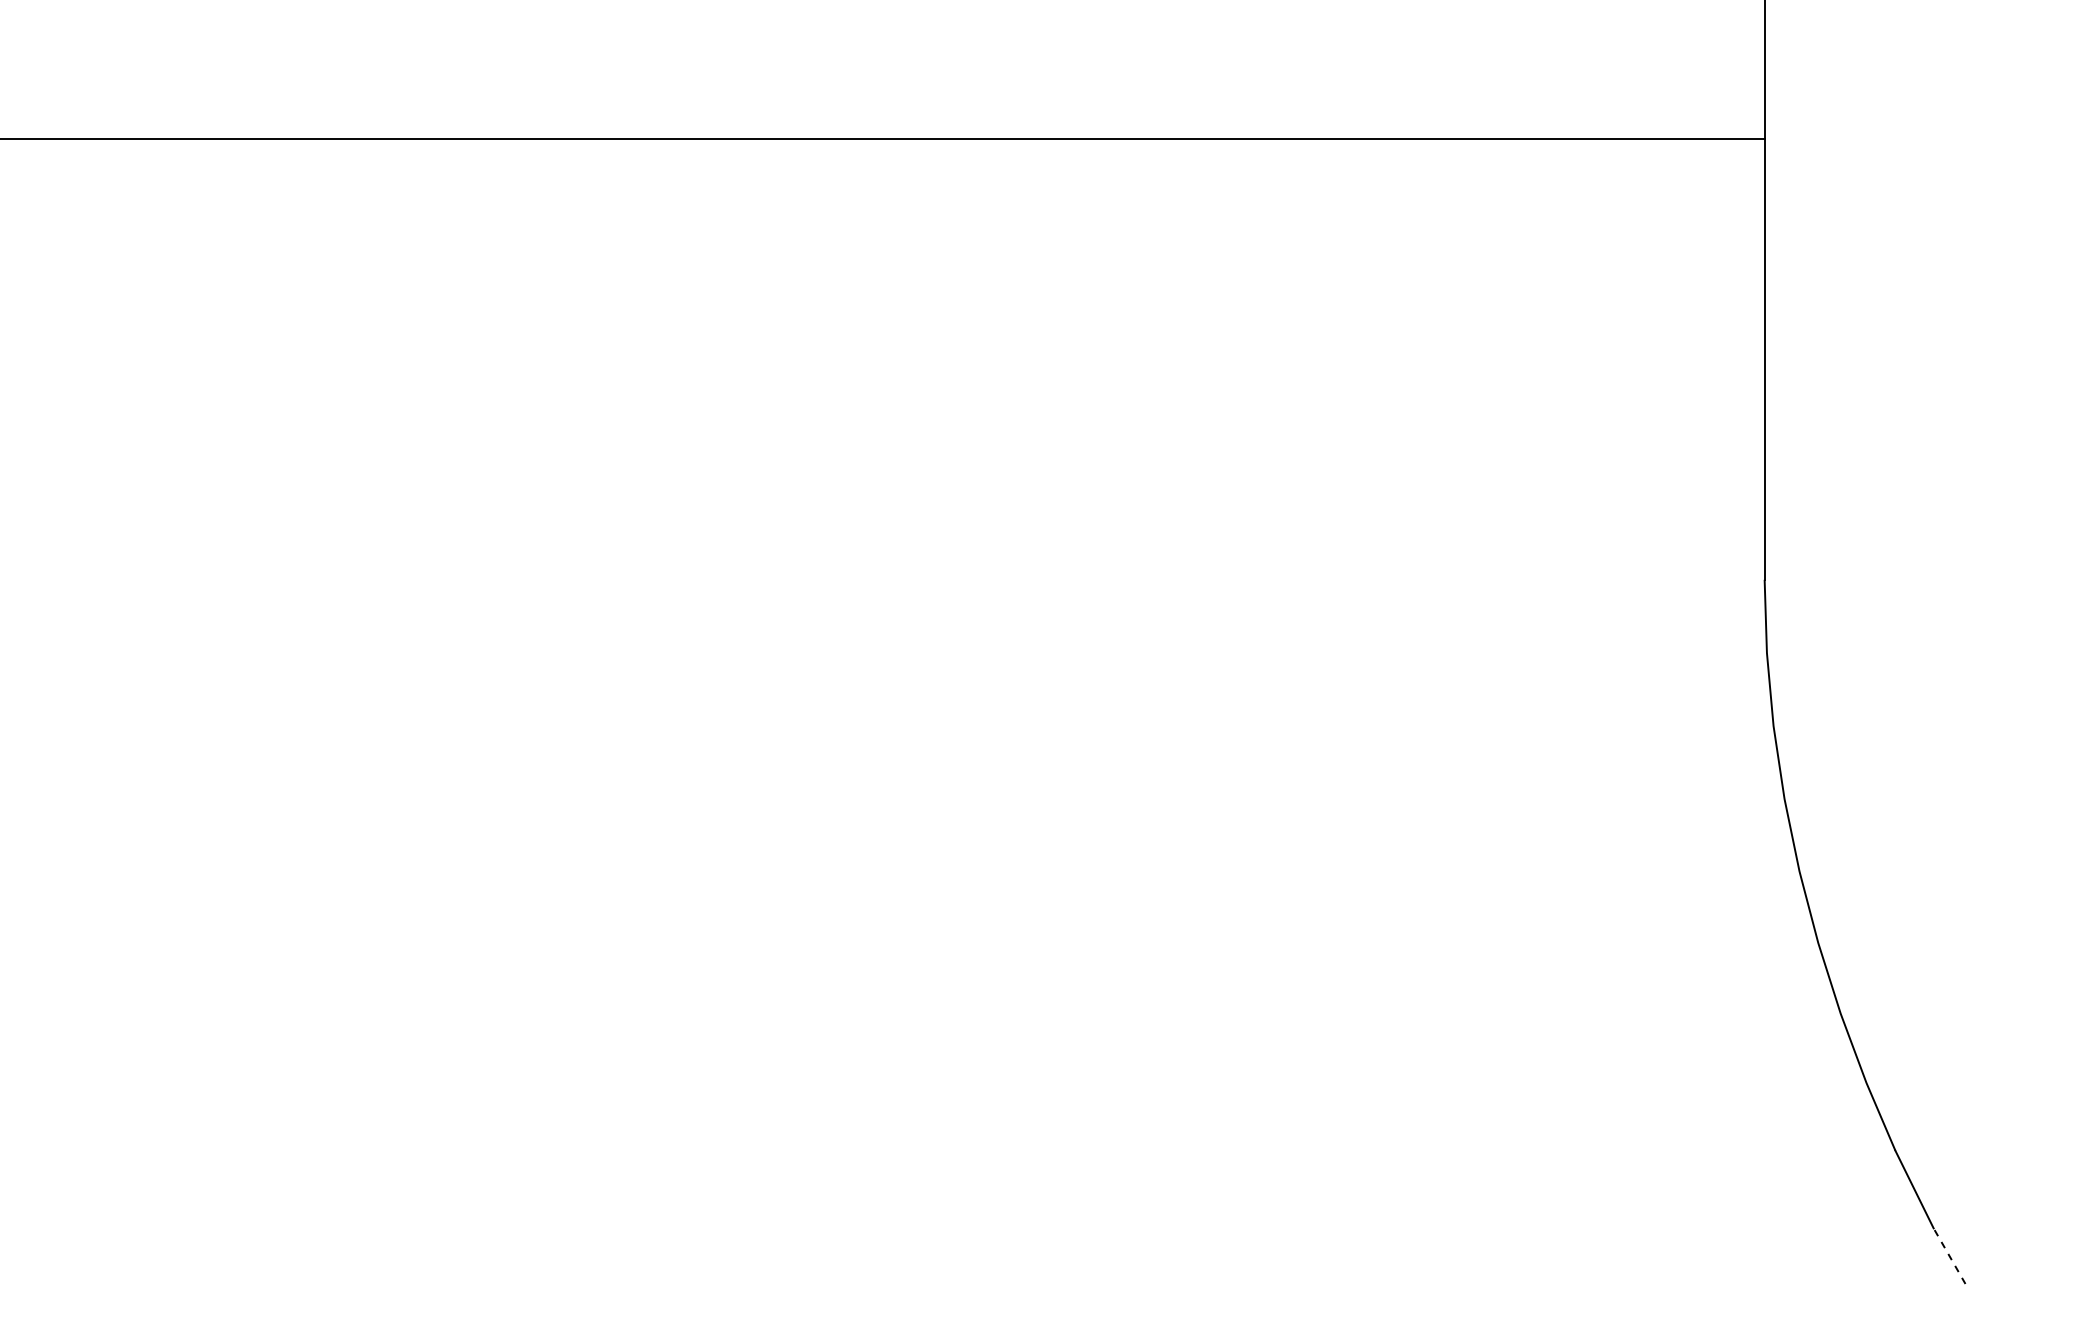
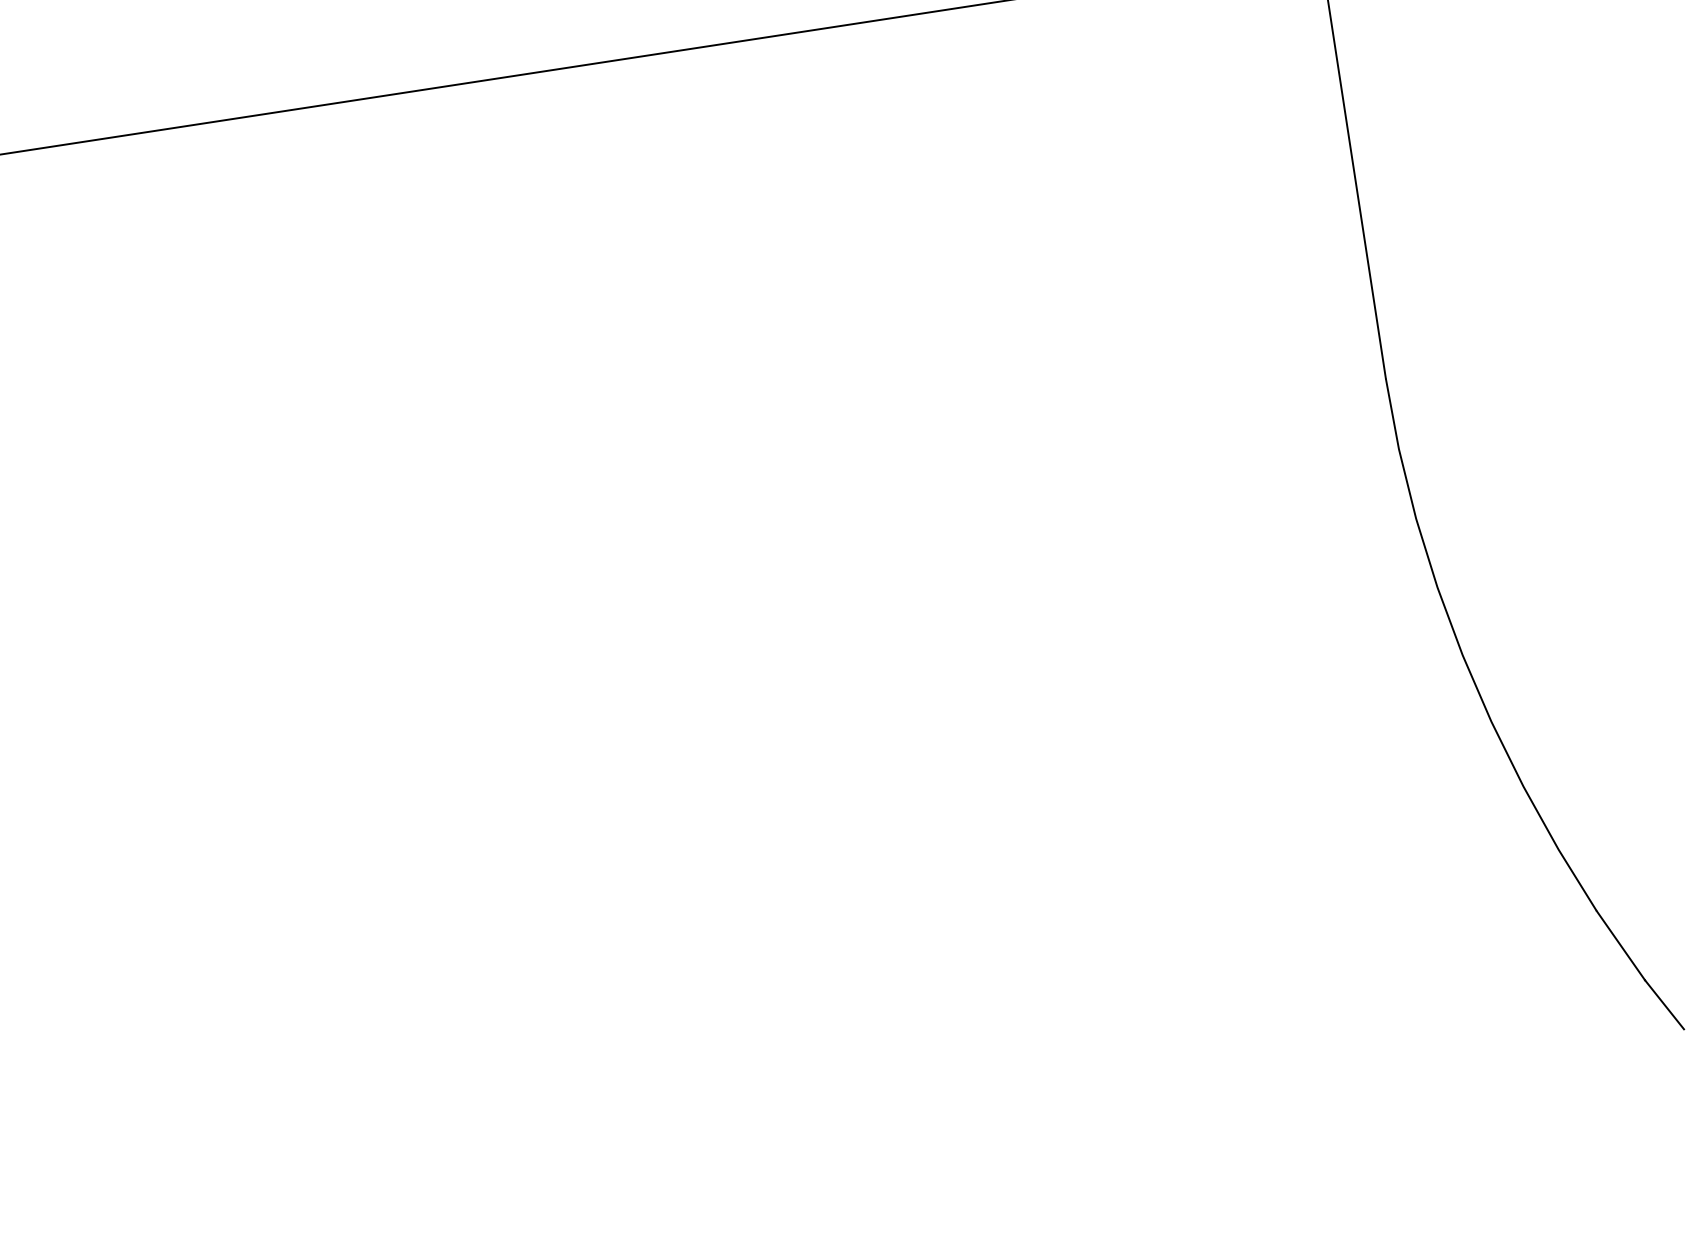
line: (1949, 1255) -> (1664, 1004), dashed -> solid

